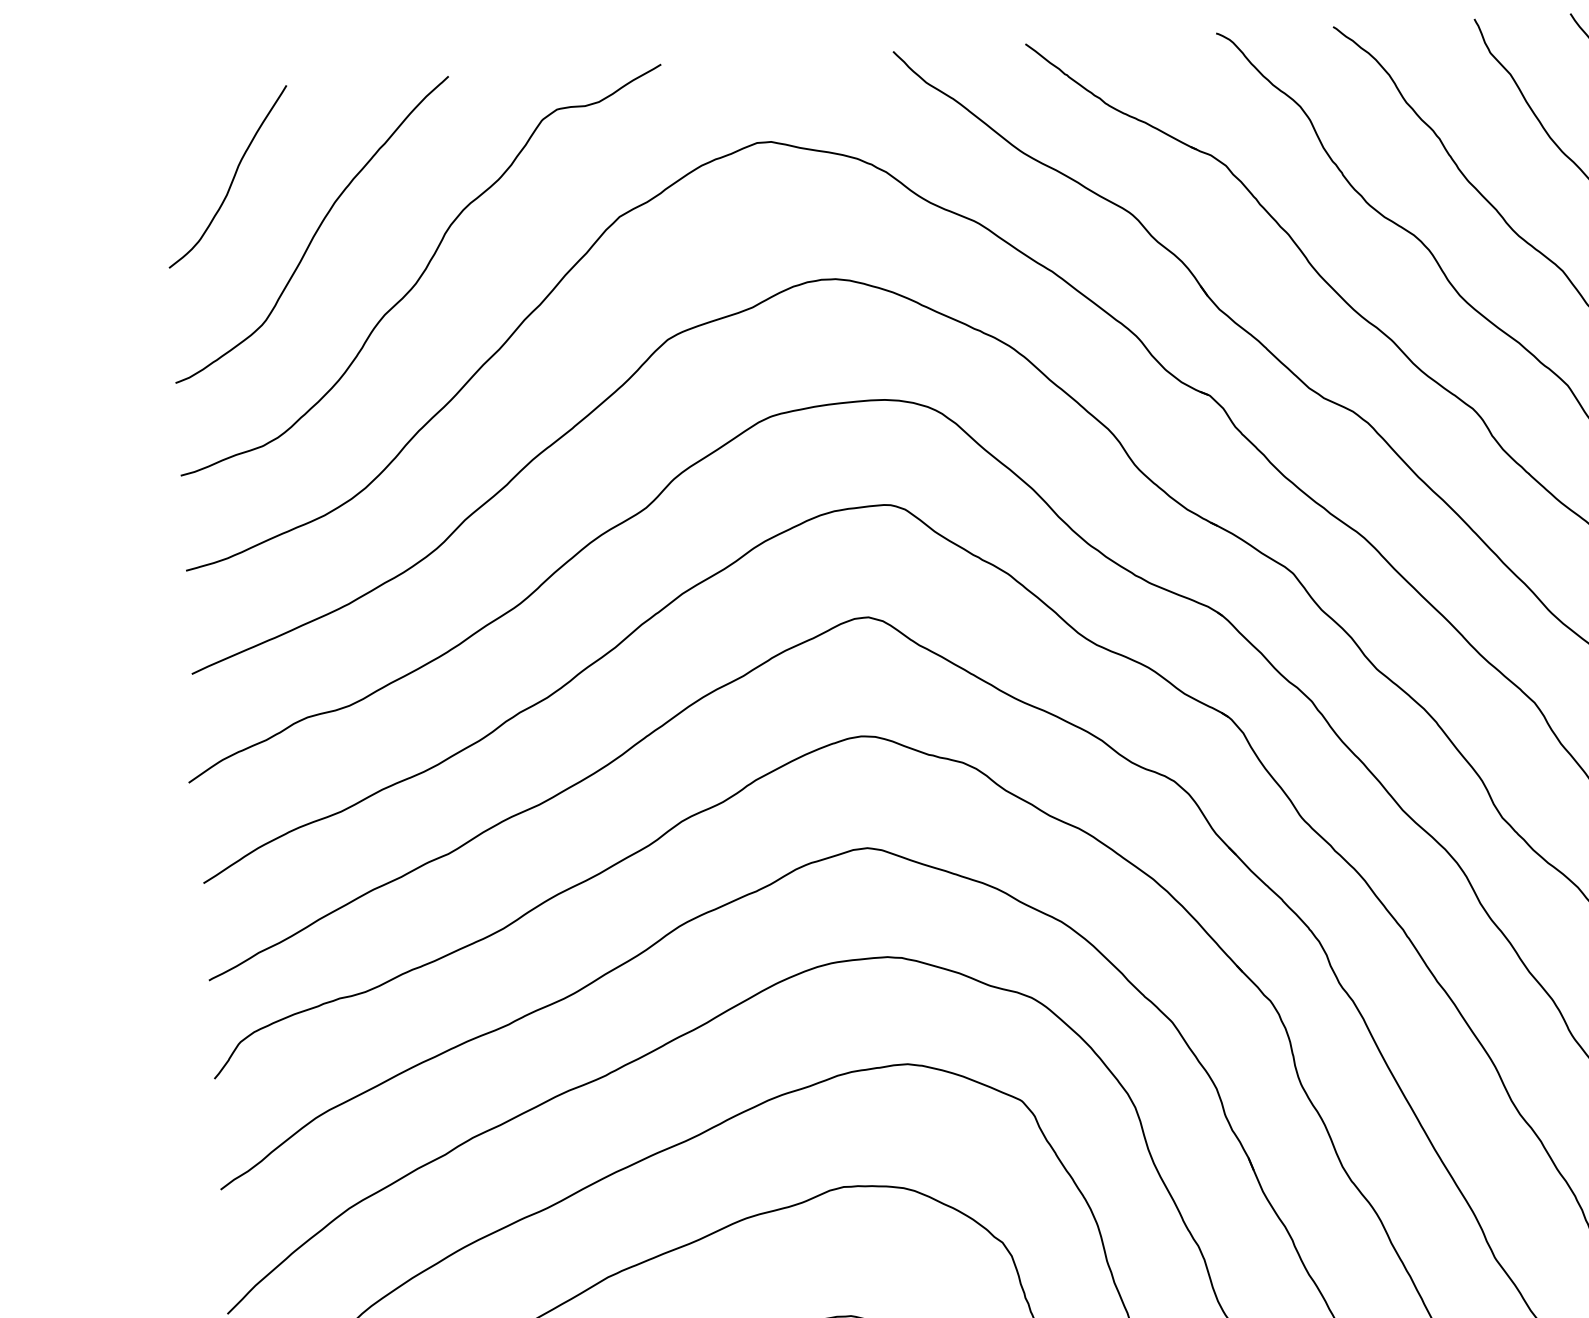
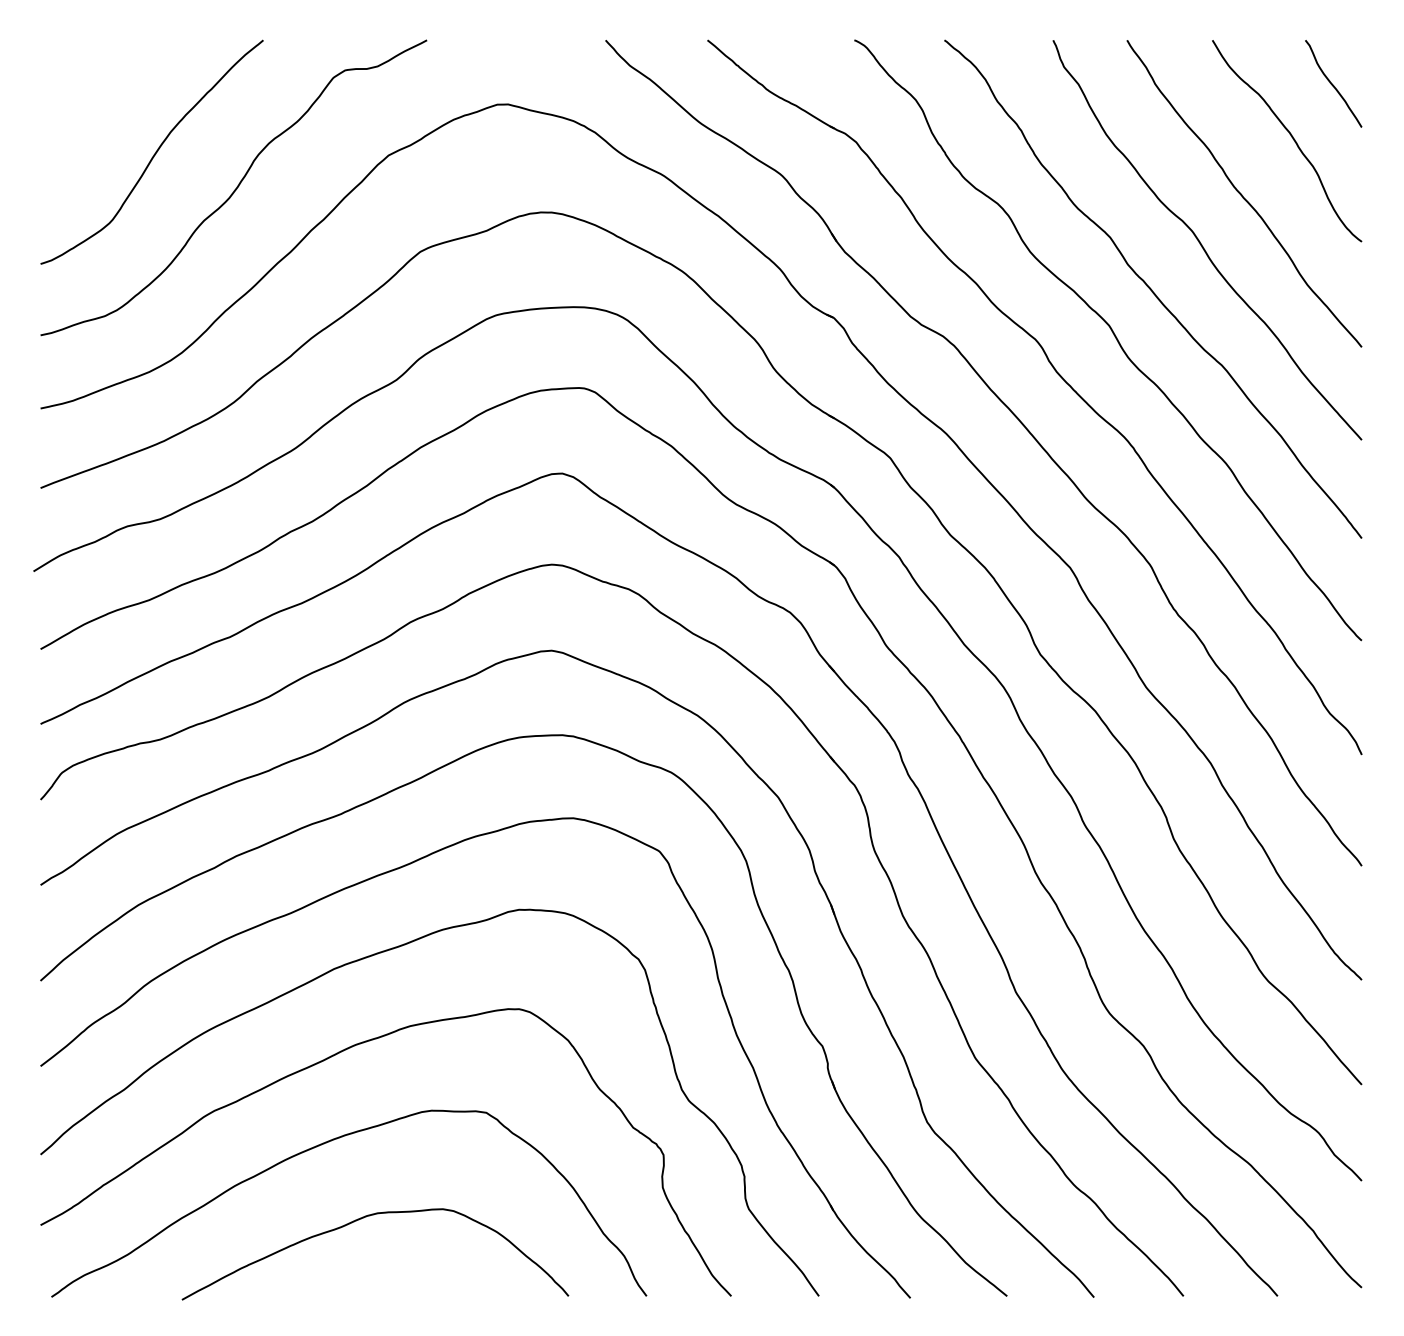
curve: (231, 178) -> (92, 109), removed

